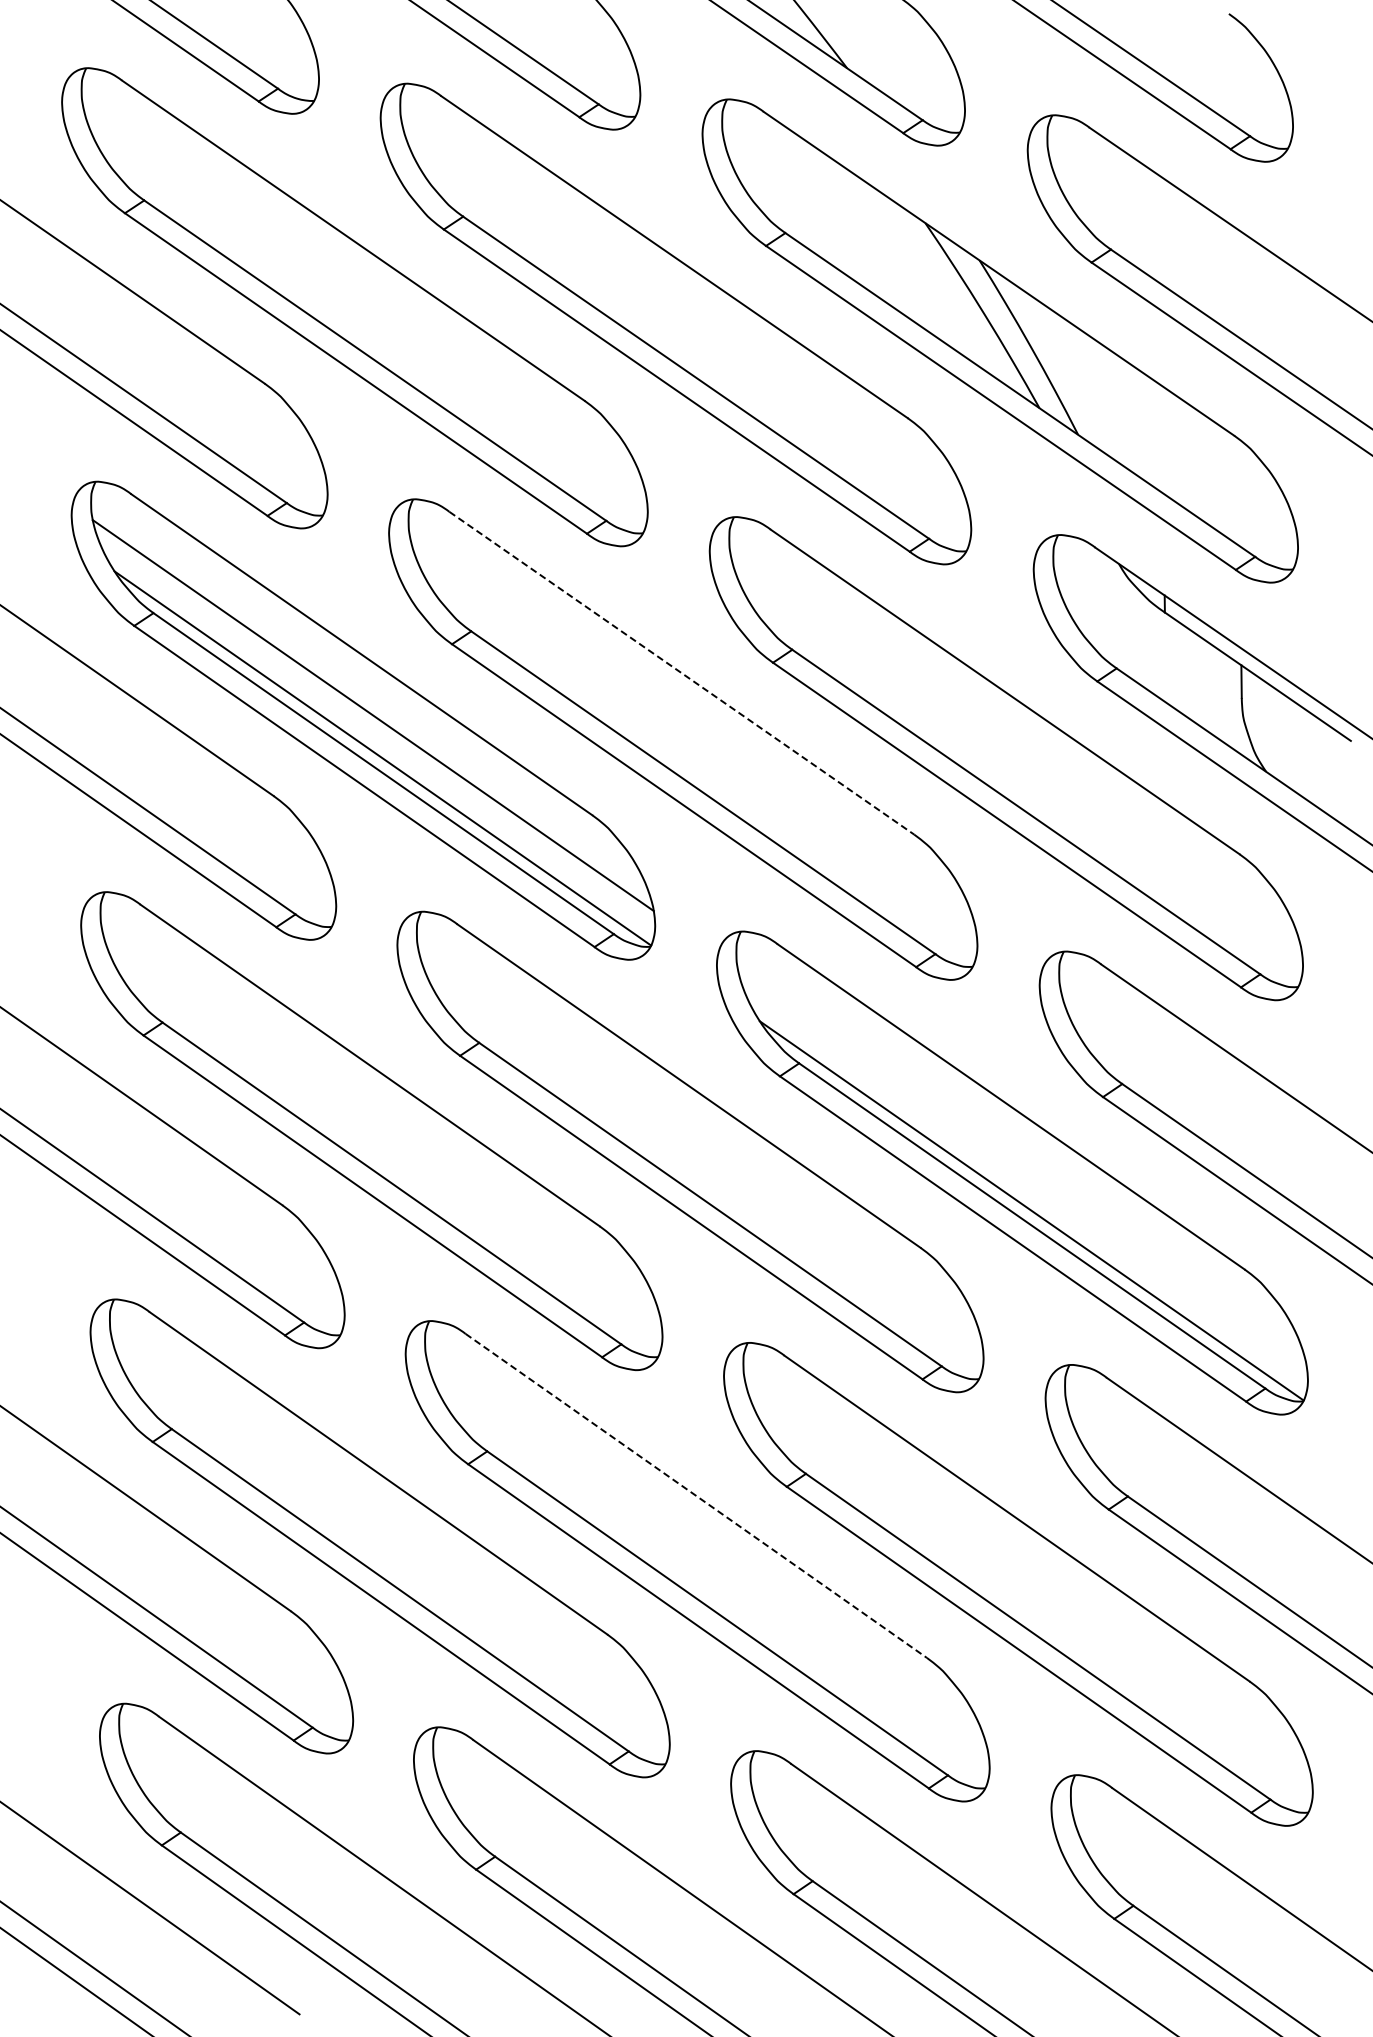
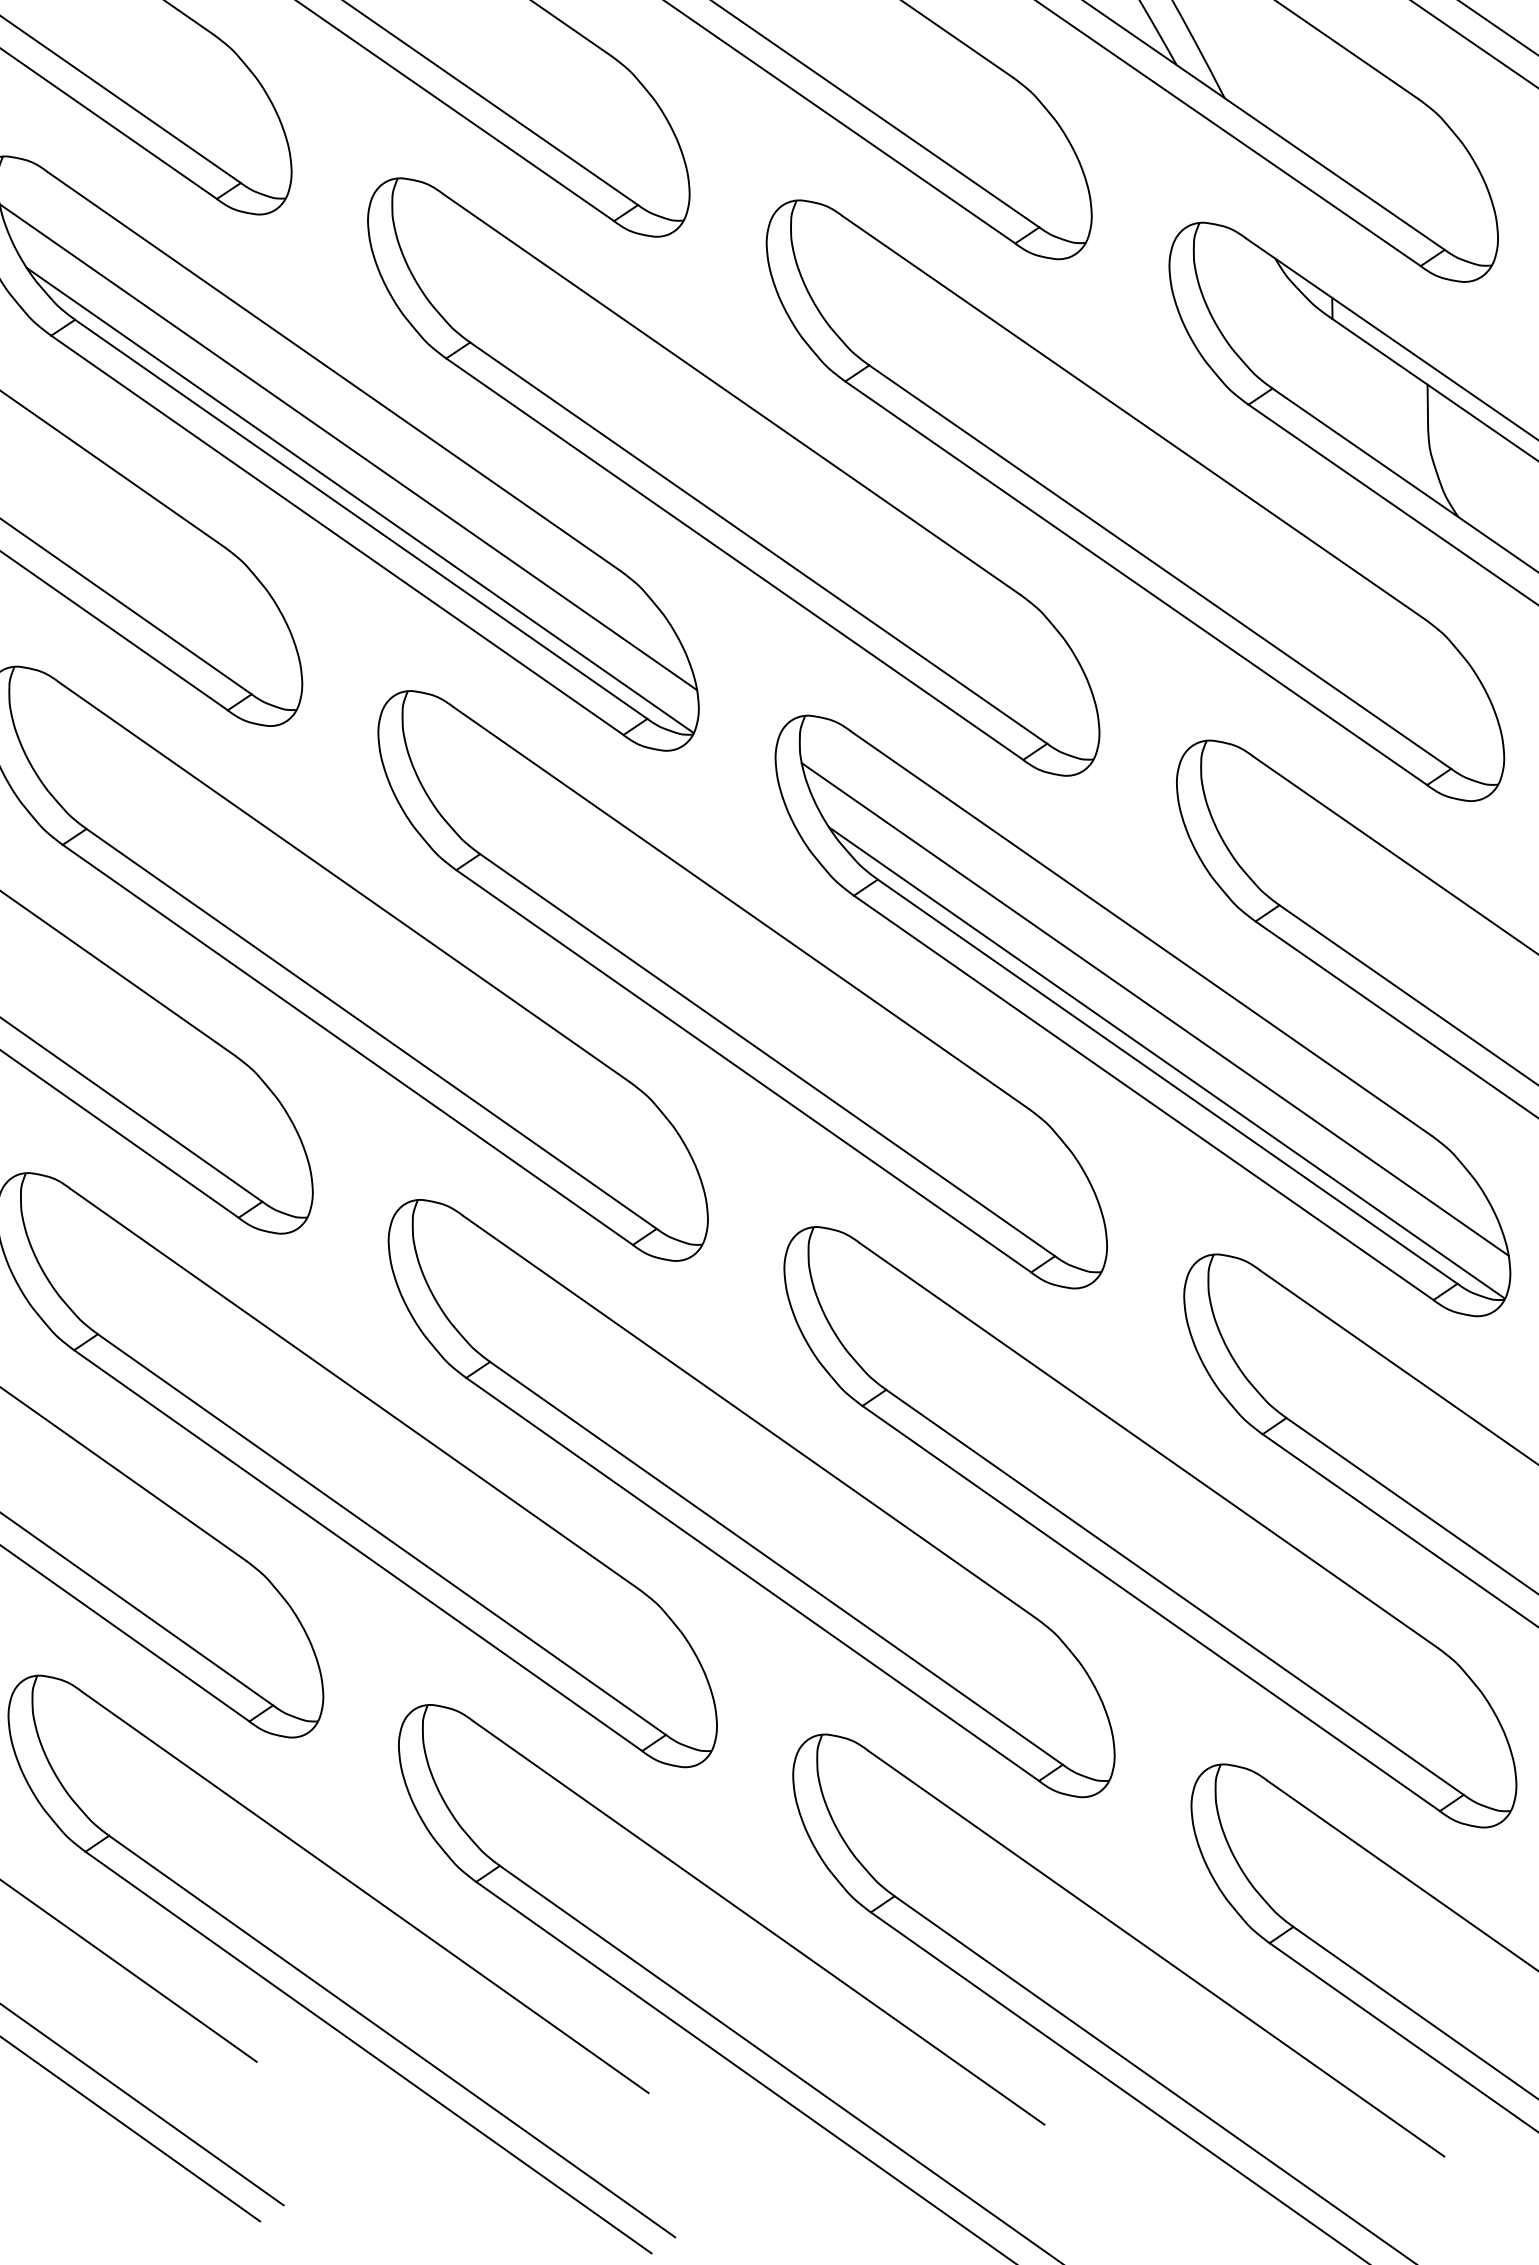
line: (681, 673) -> (731, 394), dashed -> solid
line: (1021, 1167) -> (1154, 1009), added
line: (696, 1495) -> (750, 1416), dashed -> solid

